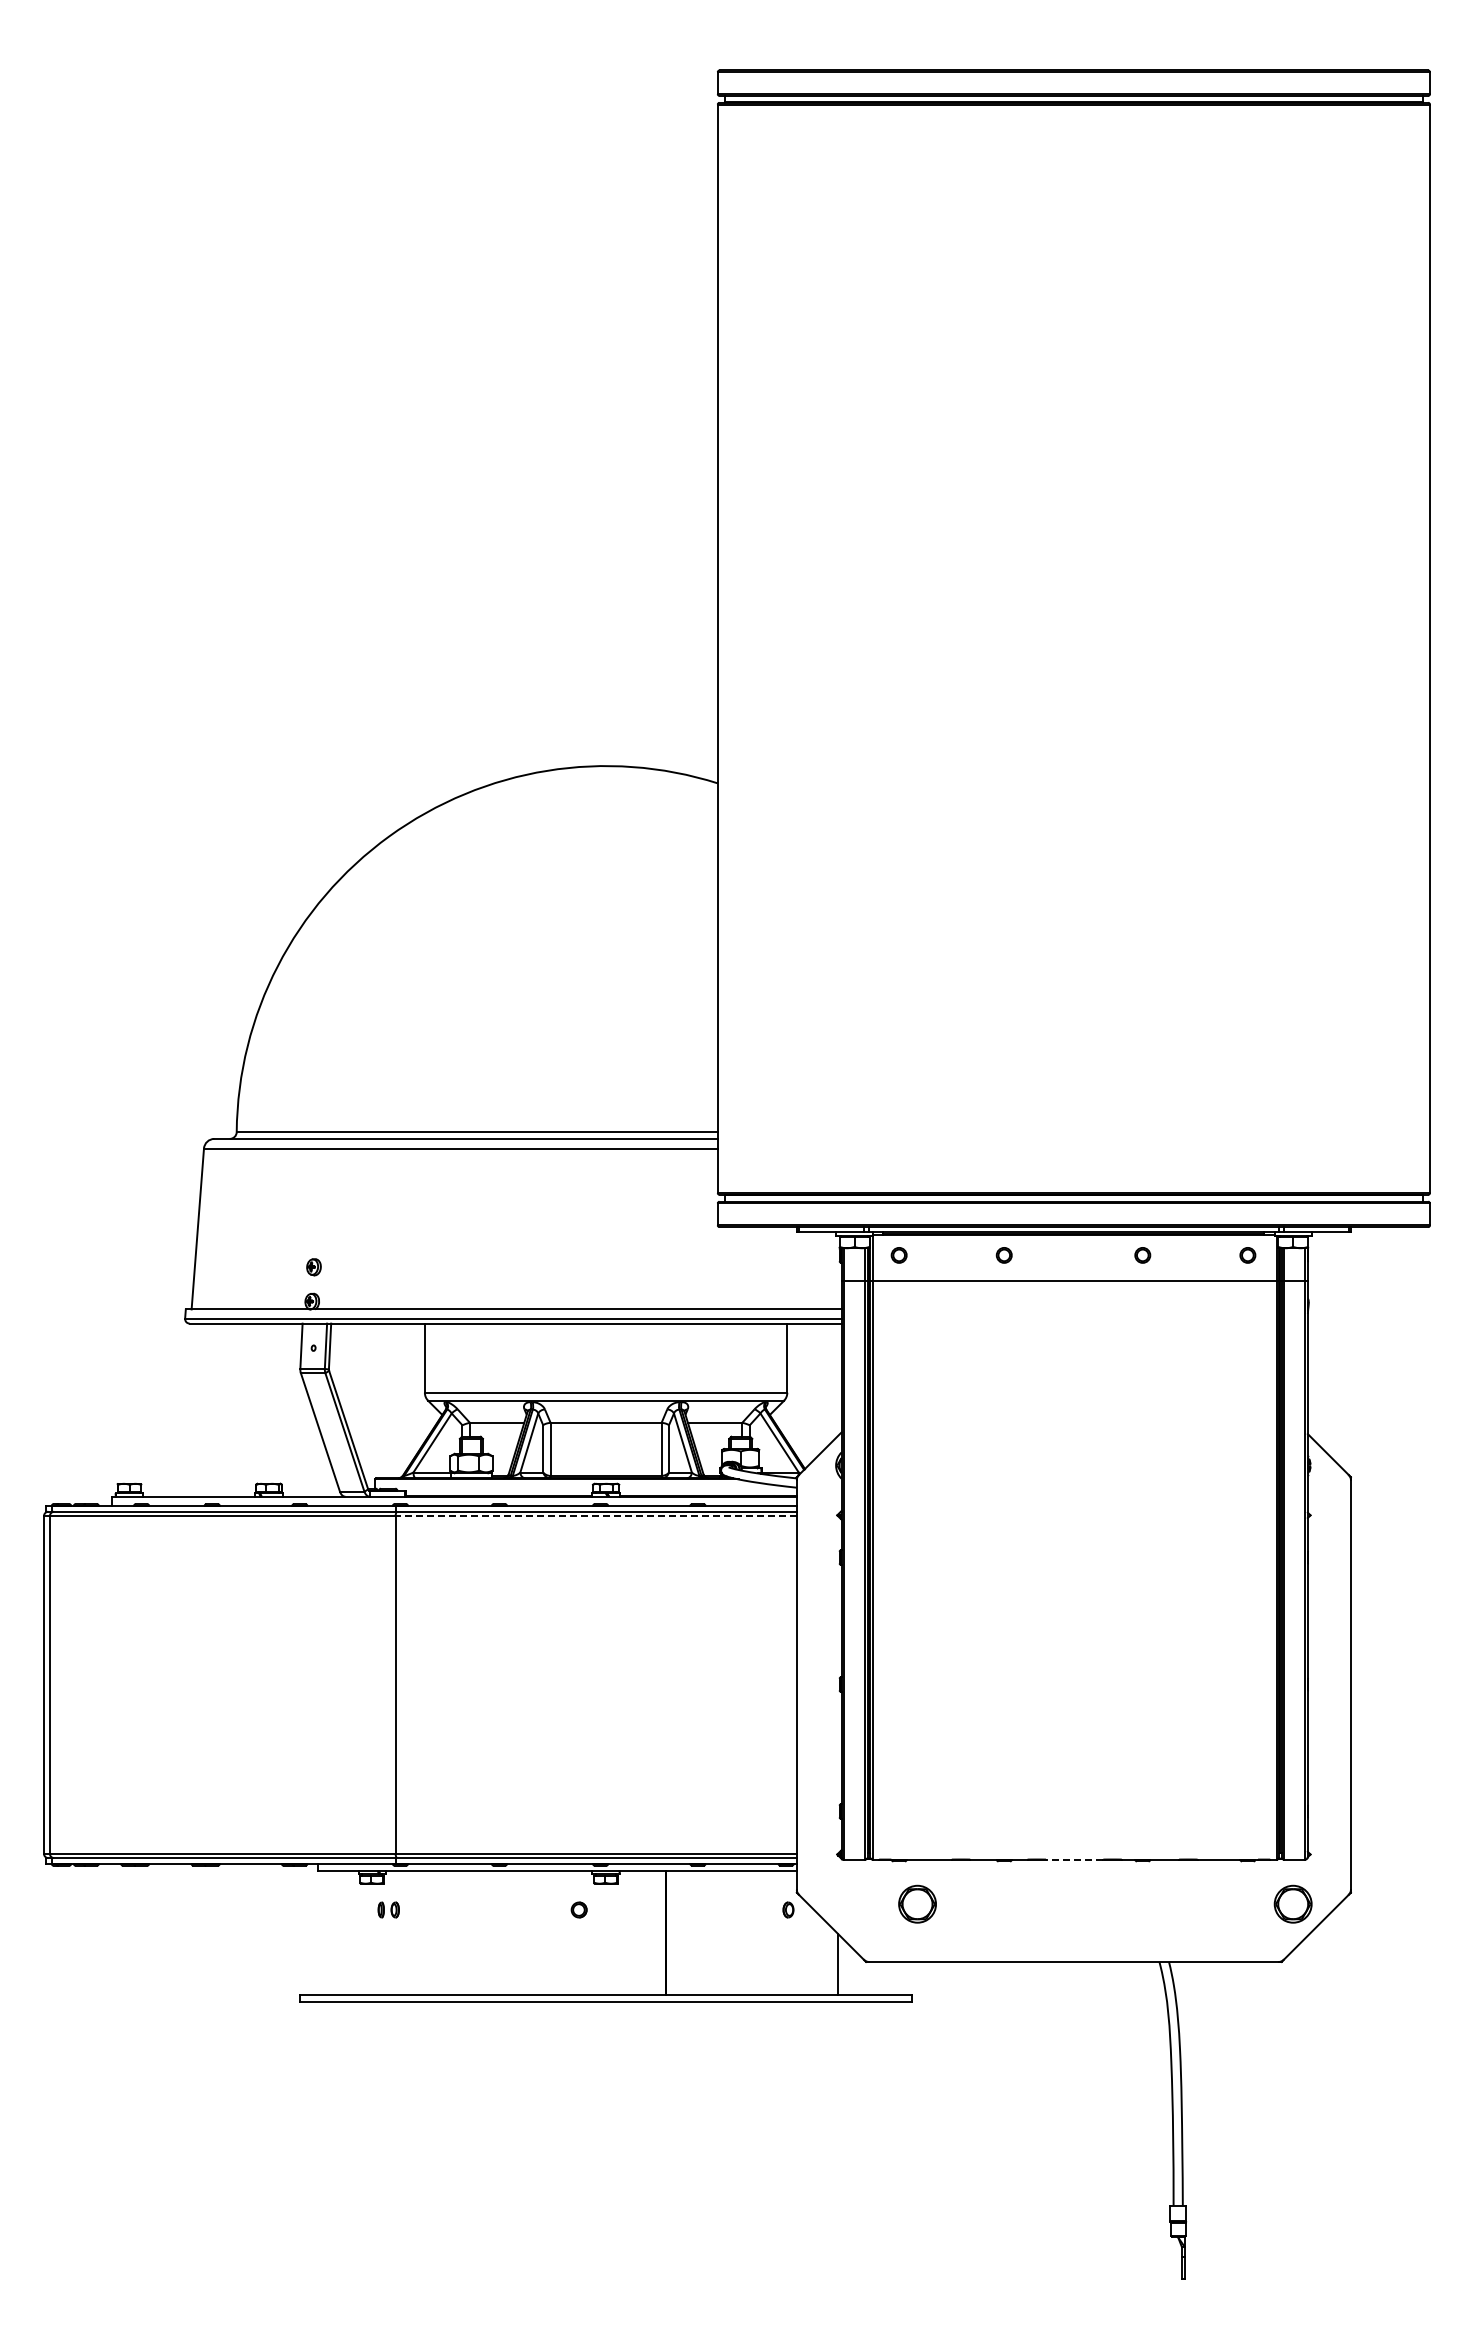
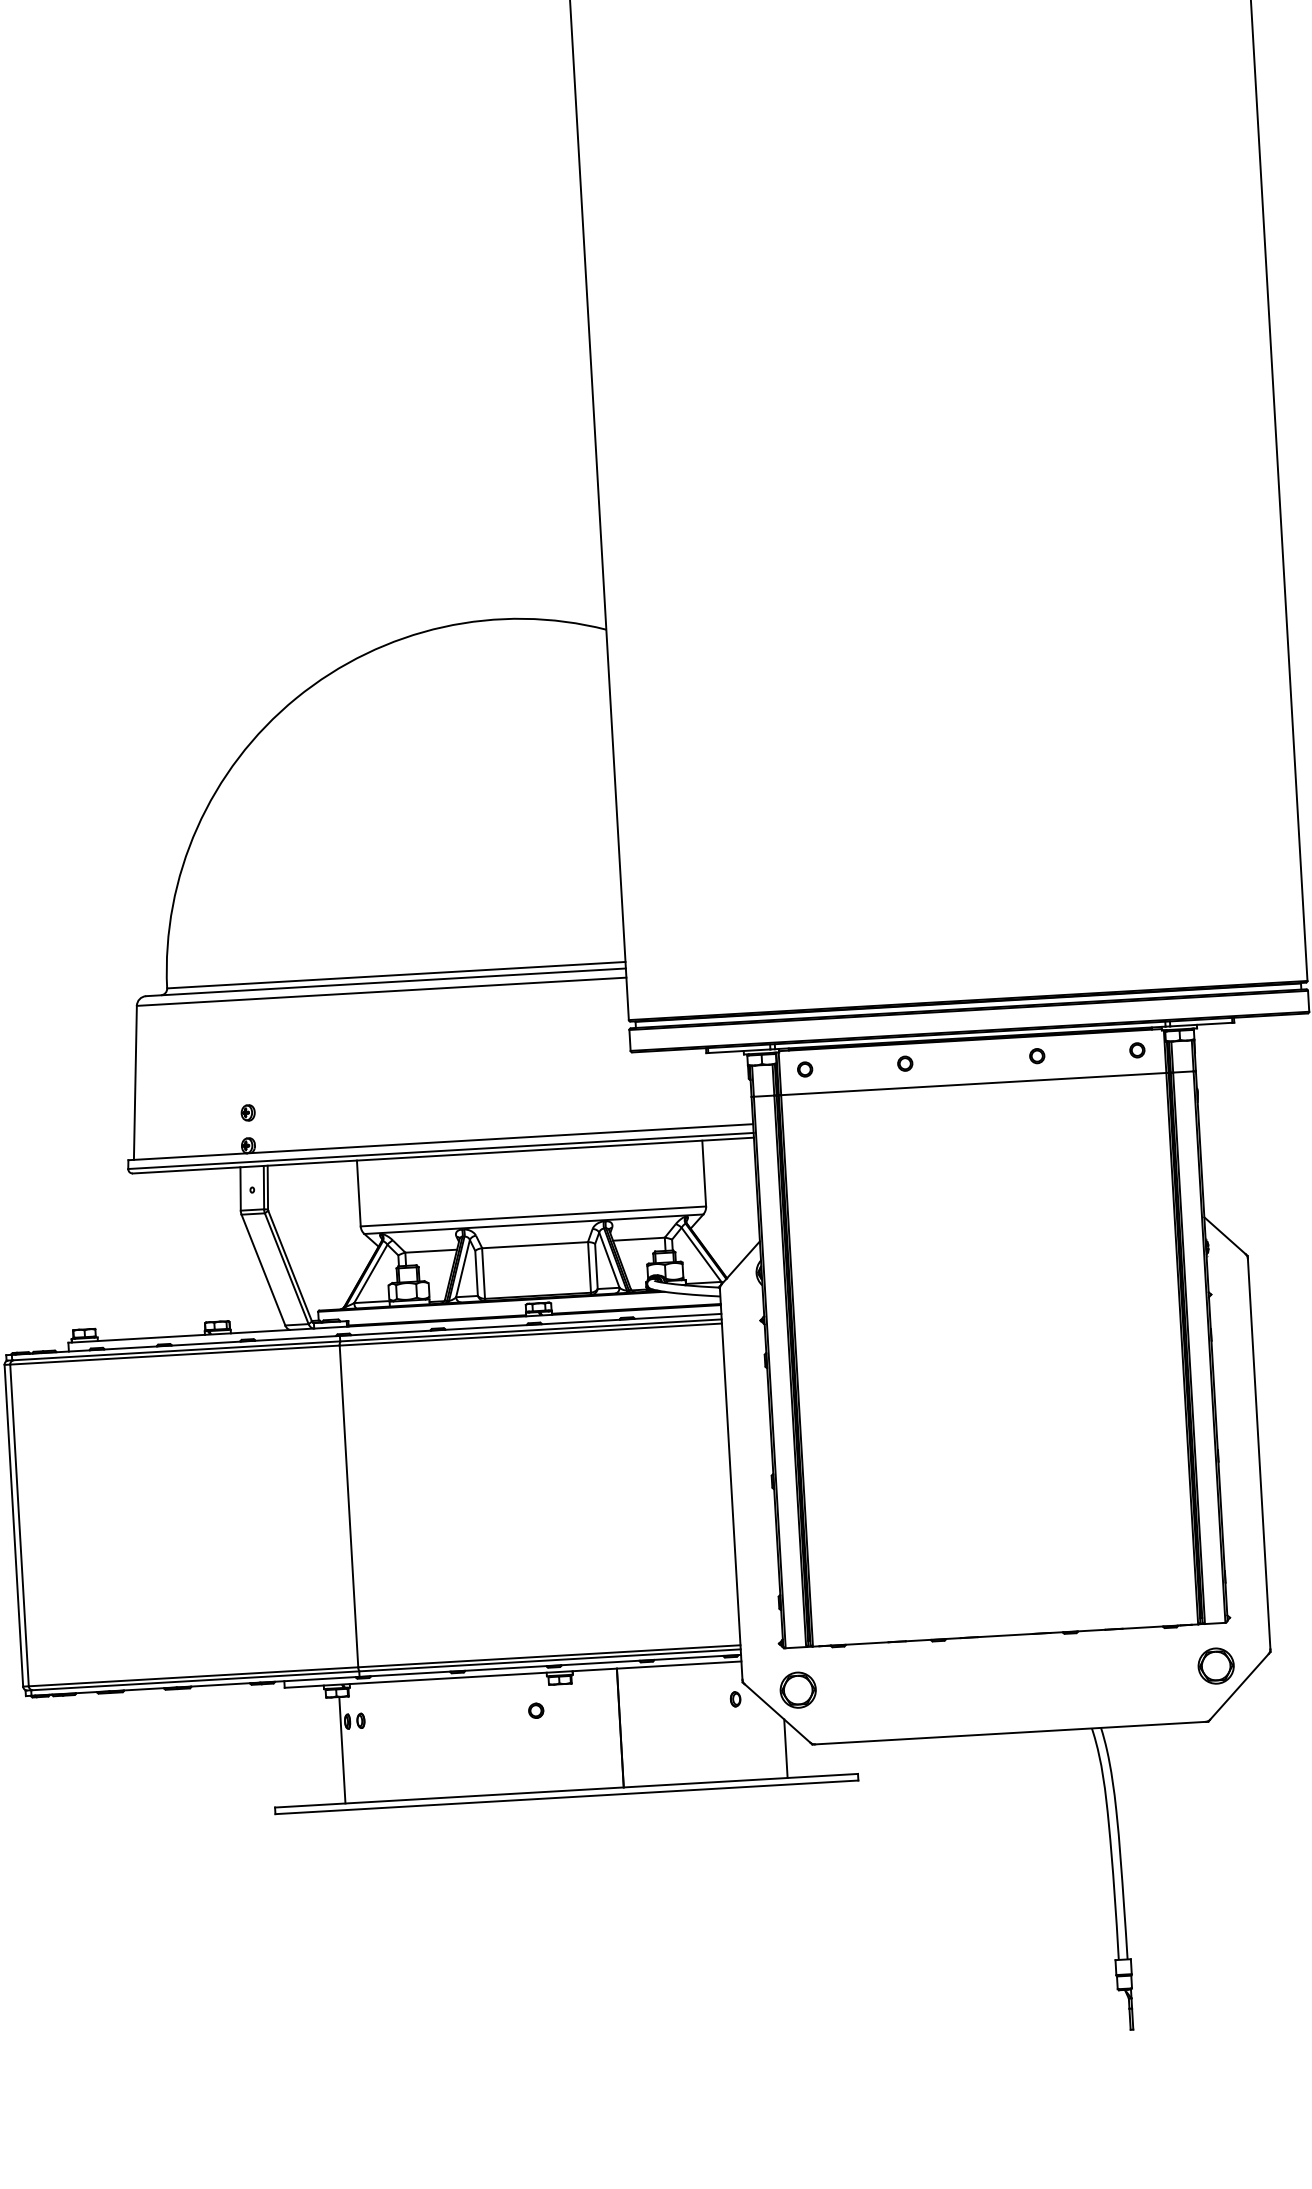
line: (596, 1516) -> (531, 1334), dashed -> solid
line: (1074, 1859) -> (1005, 1635), dashed -> solid
part: (917, 1903) -> (798, 1689), moved
line: (374, 1939) -> (342, 1750), added

